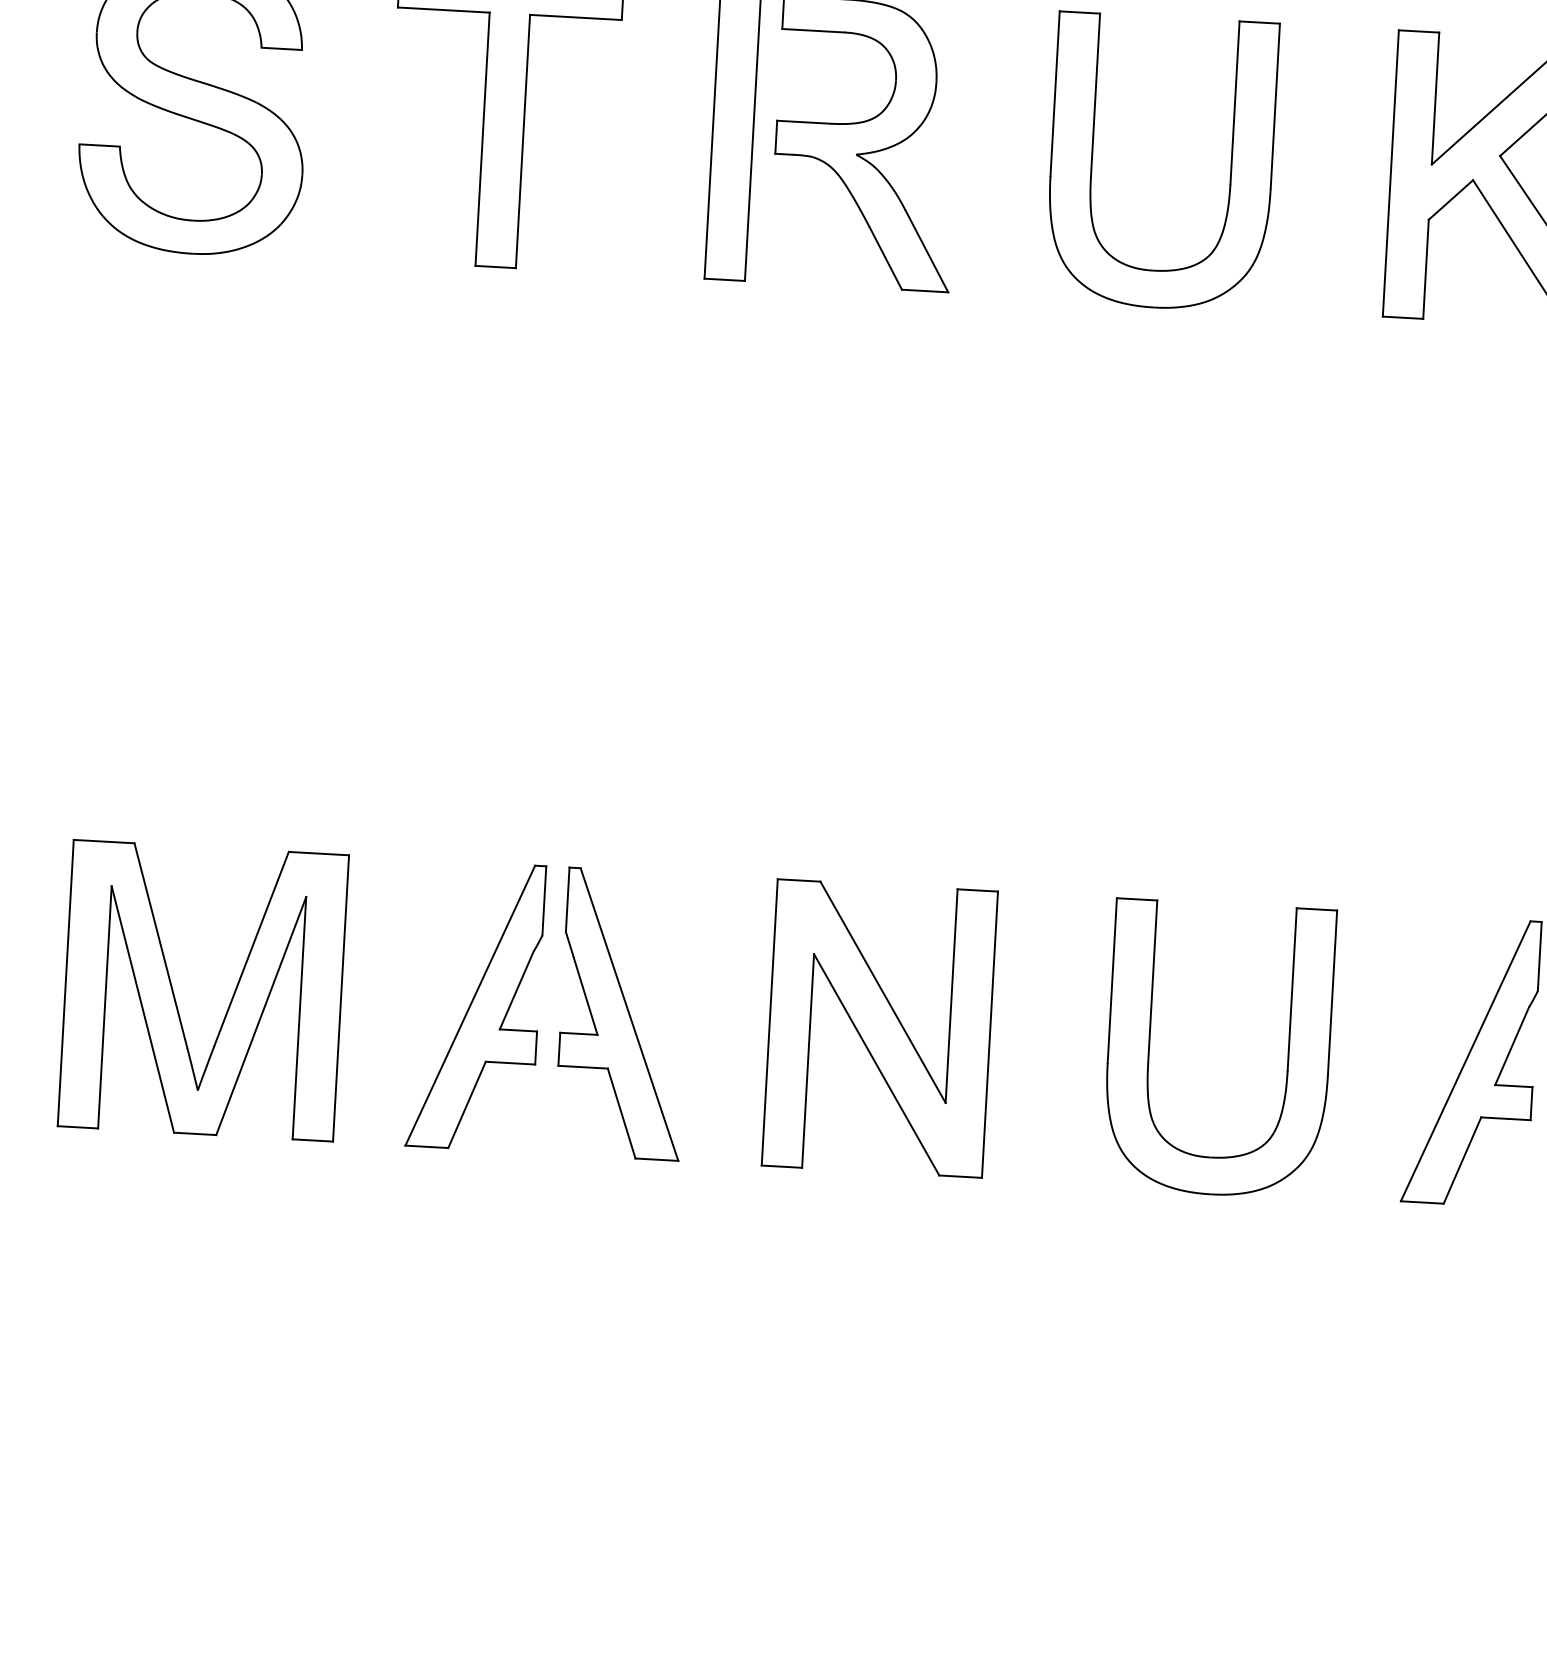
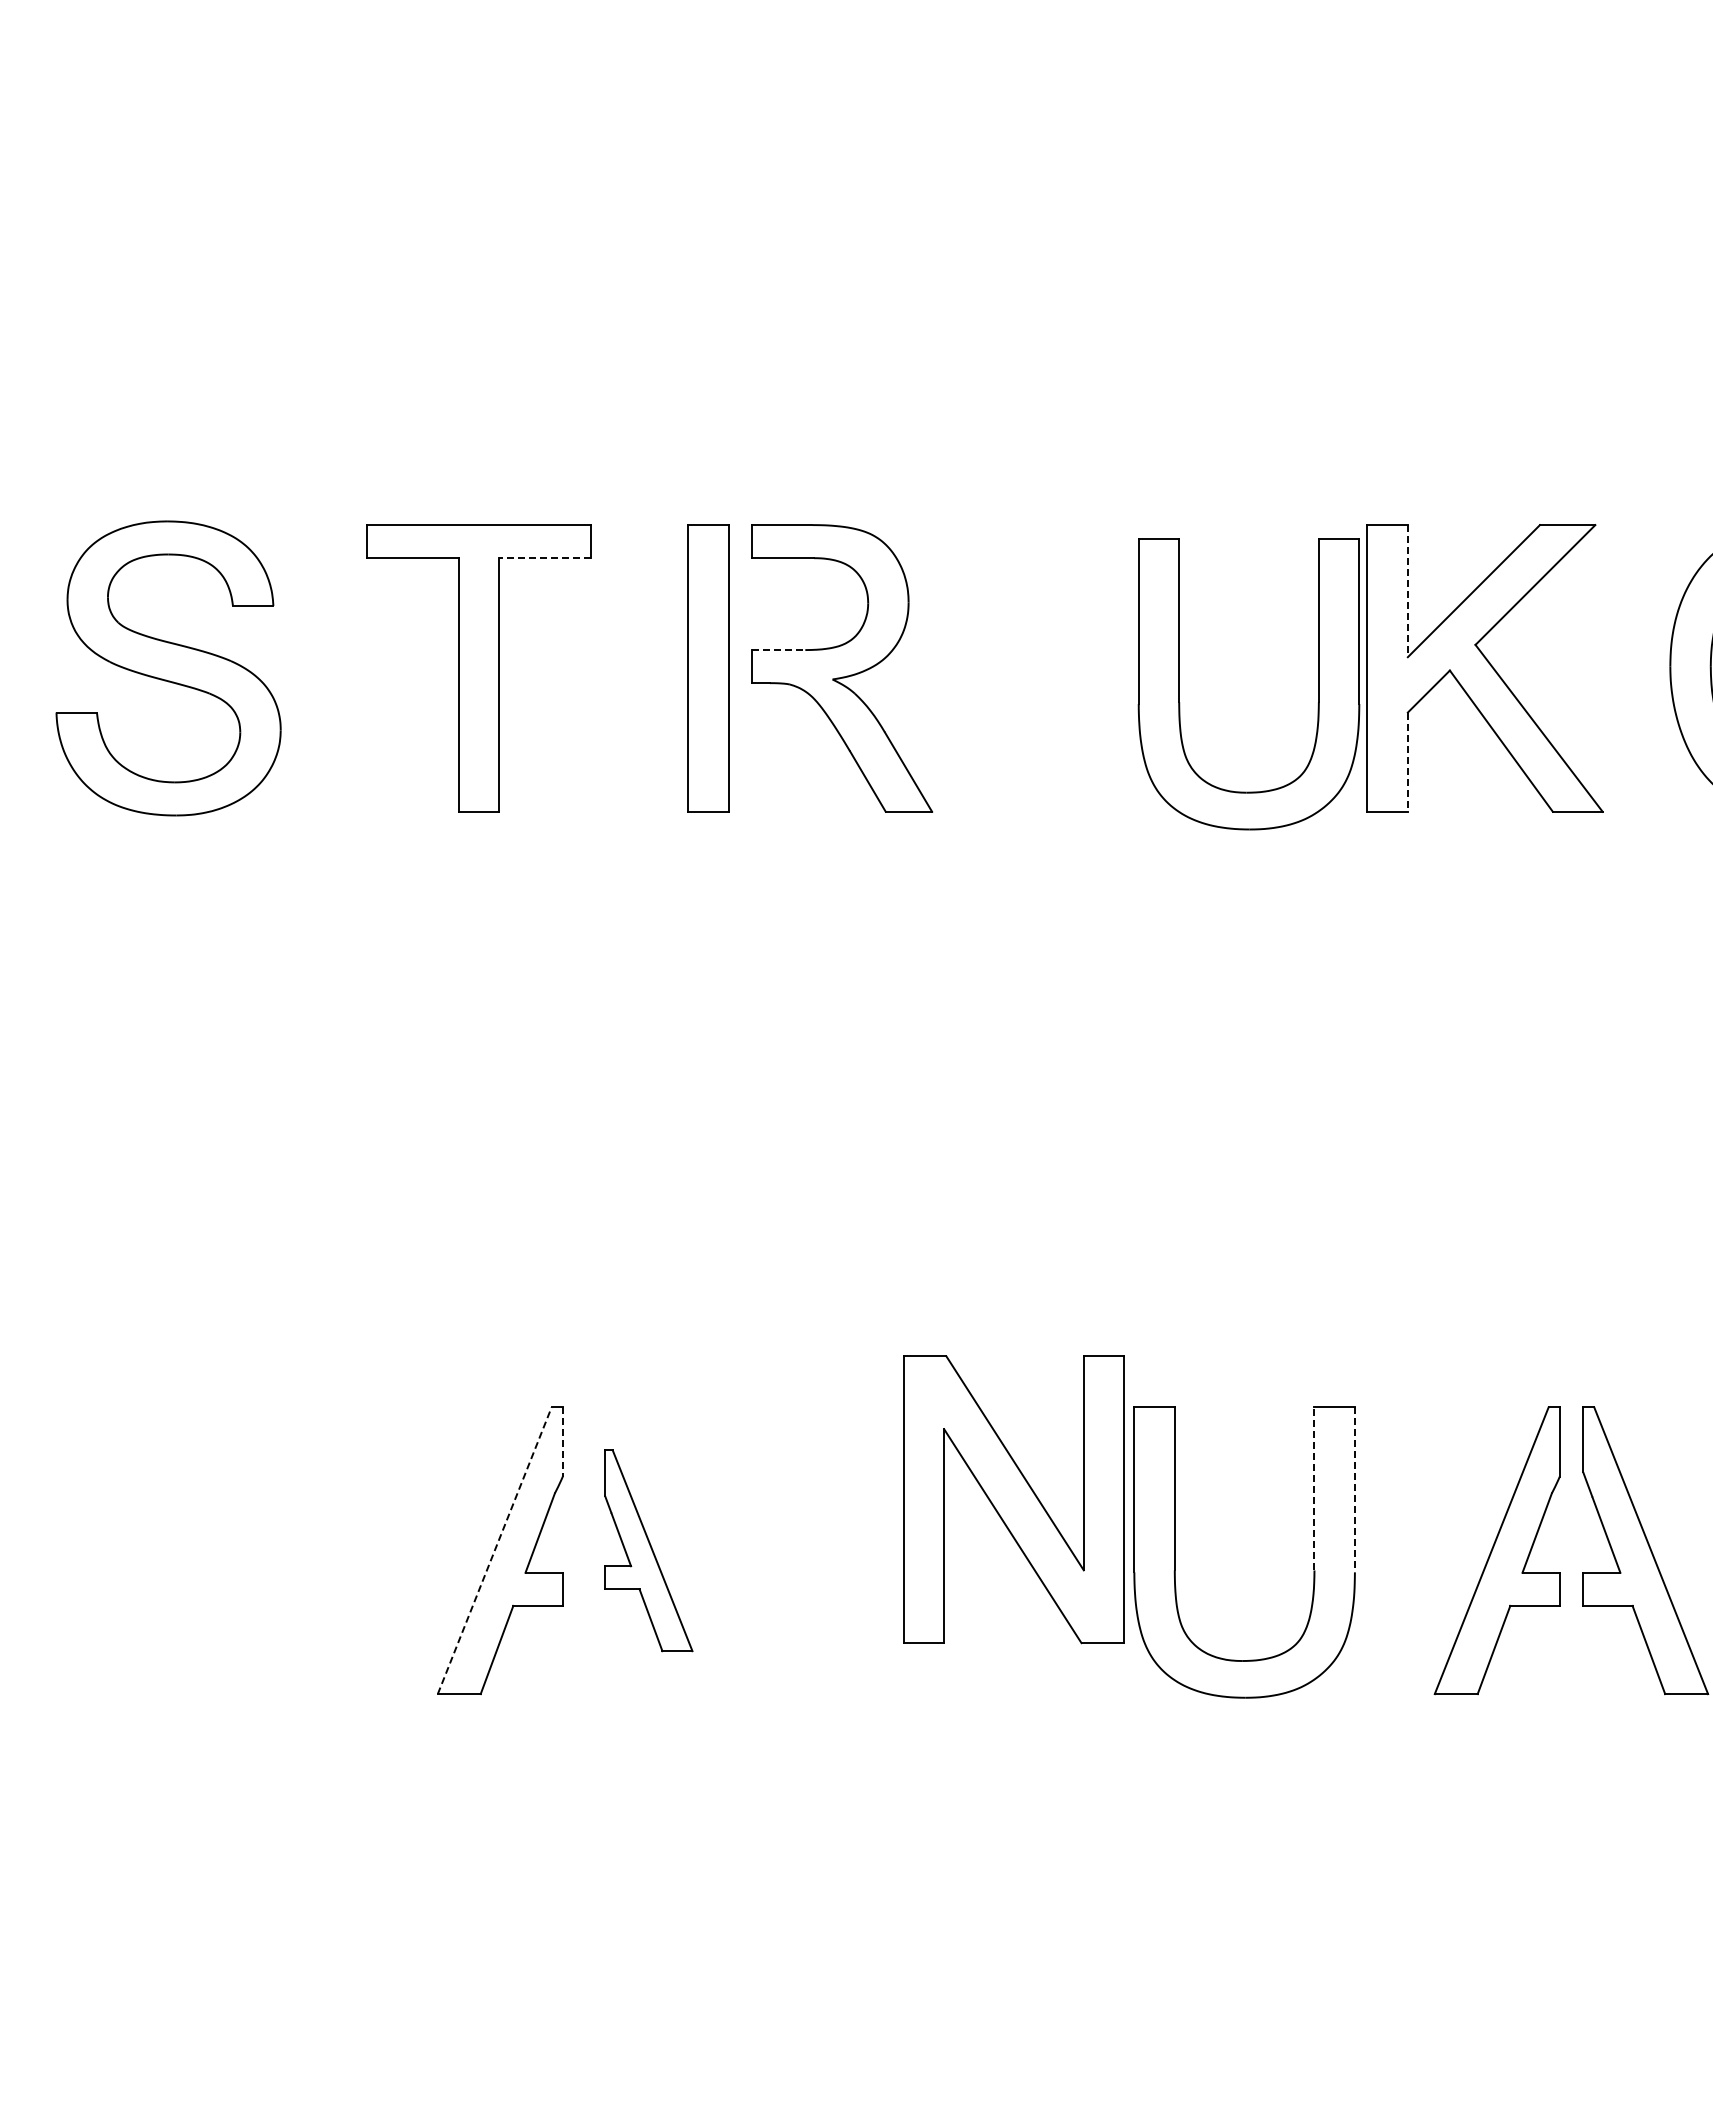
line: (576, 17) -> (545, 558), solid -> dashed
line: (1435, 98) -> (1407, 591), solid -> dashed
line: (803, 122) -> (778, 650), solid -> dashed
part: (1092, 158) -> (1179, 684), moved
line: (1425, 269) -> (1407, 762), solid -> dashed
line: (544, 900) -> (562, 1441), solid -> dashed
line: (1292, 989) -> (1314, 1488), solid -> dashed
line: (1332, 993) -> (1354, 1490), solid -> dashed
part: (175, 998) -> (200, 1560), removed
line: (470, 1005) -> (494, 1550), solid -> dashed
part: (623, 1014) -> (648, 1550), size x0.7
part: (879, 1028) -> (1013, 1499), moved

